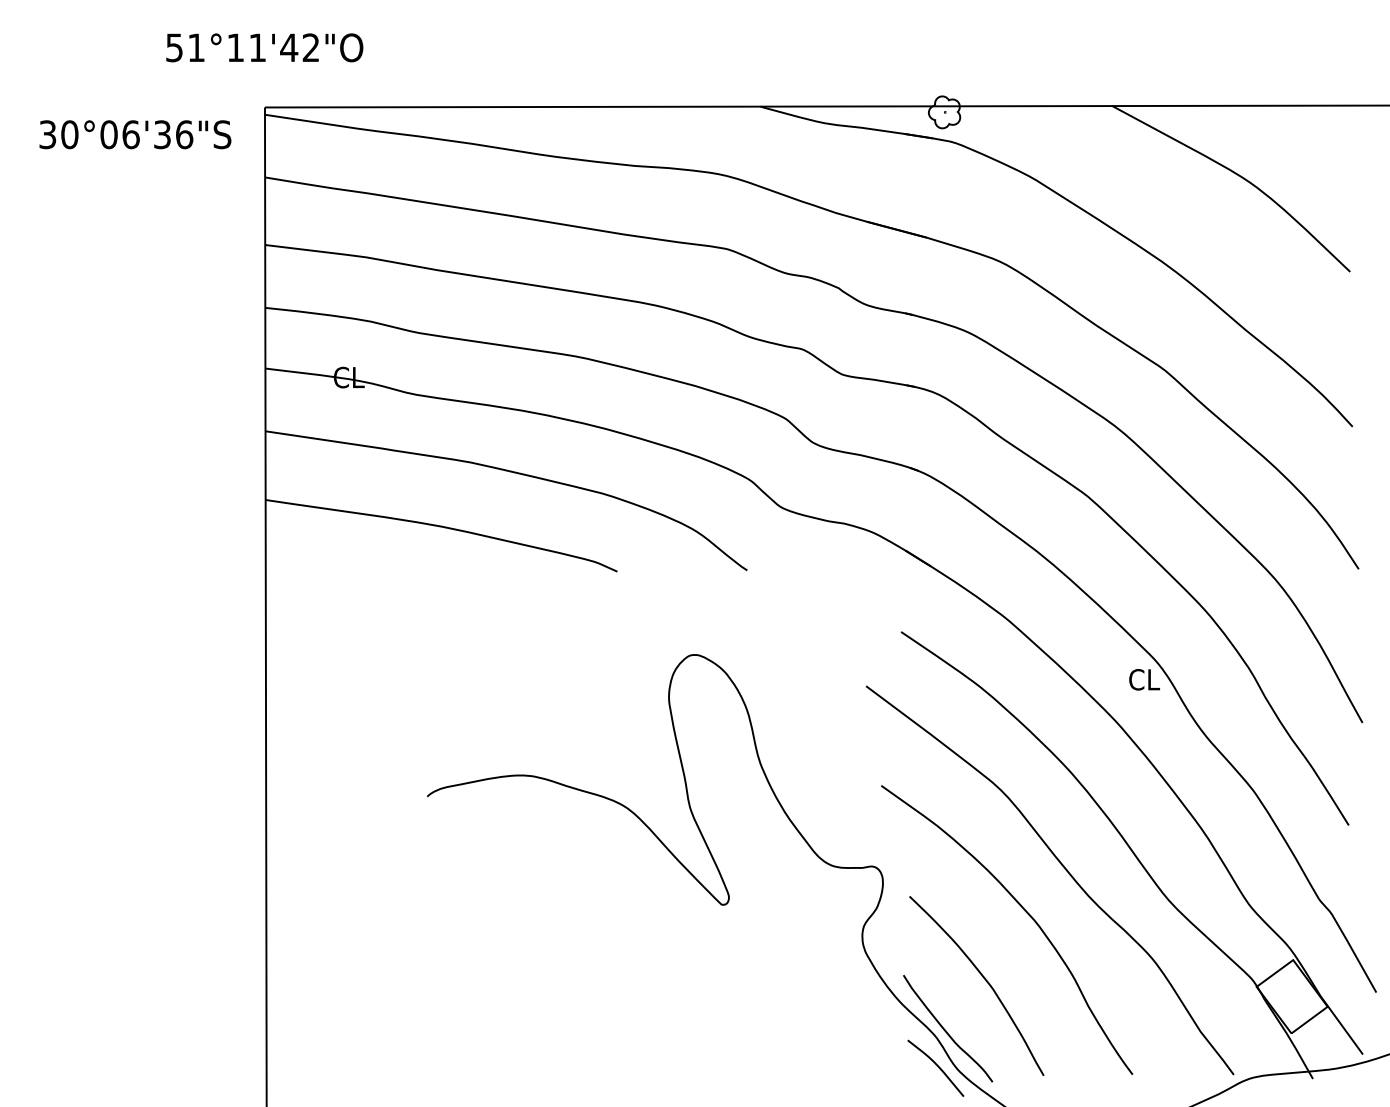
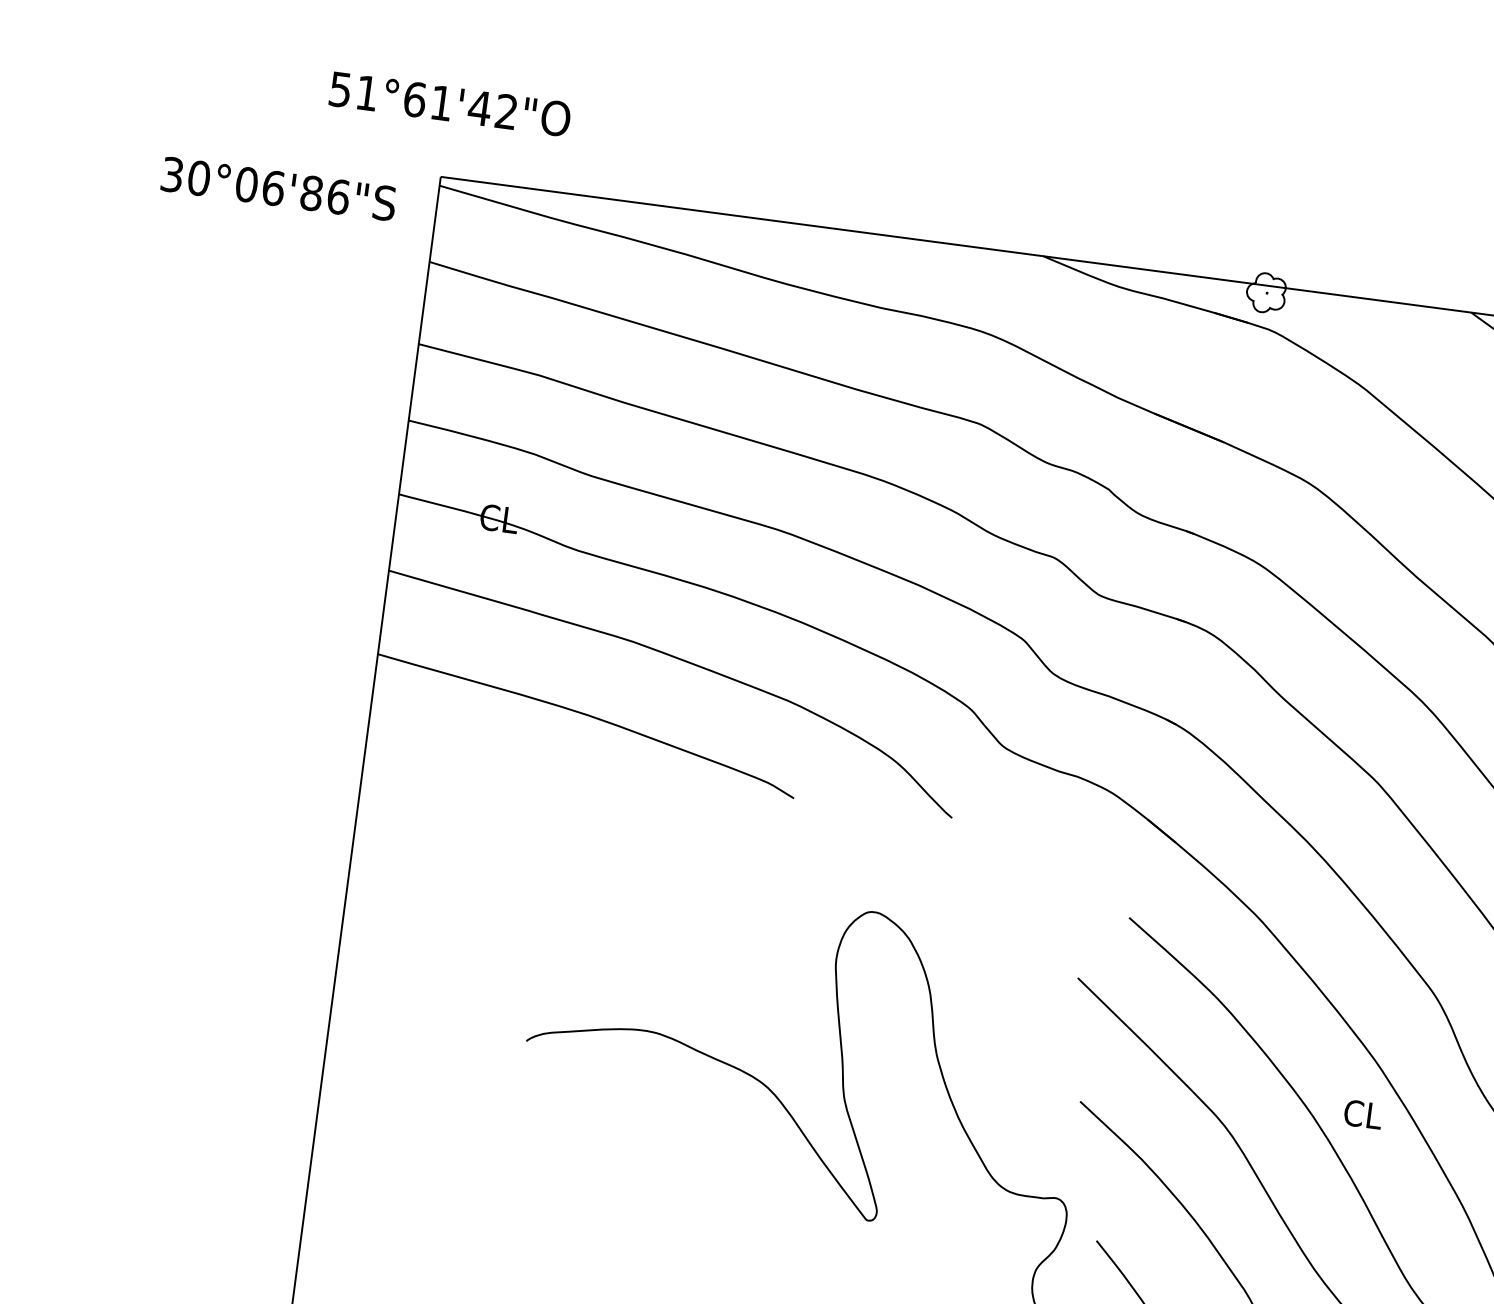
text: (235, 47) -> (414, 99), 51°11'42"O -> 51°61'42"O
text: (162, 134) -> (311, 193), 30°06'36"S -> 30°06'86"S
text: (1144, 679) -> (1363, 1114), moved

